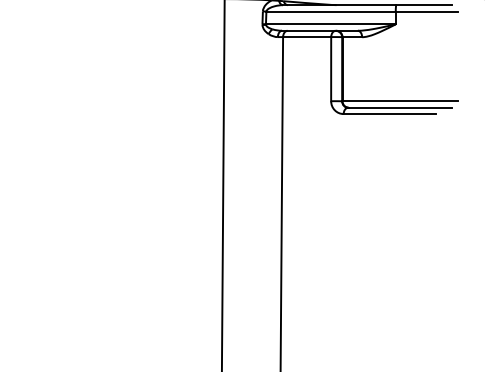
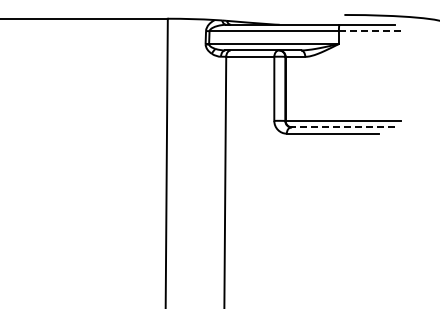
line: (426, 11) -> (369, 31), solid -> dashed
line: (399, 107) -> (342, 127), solid -> dashed

